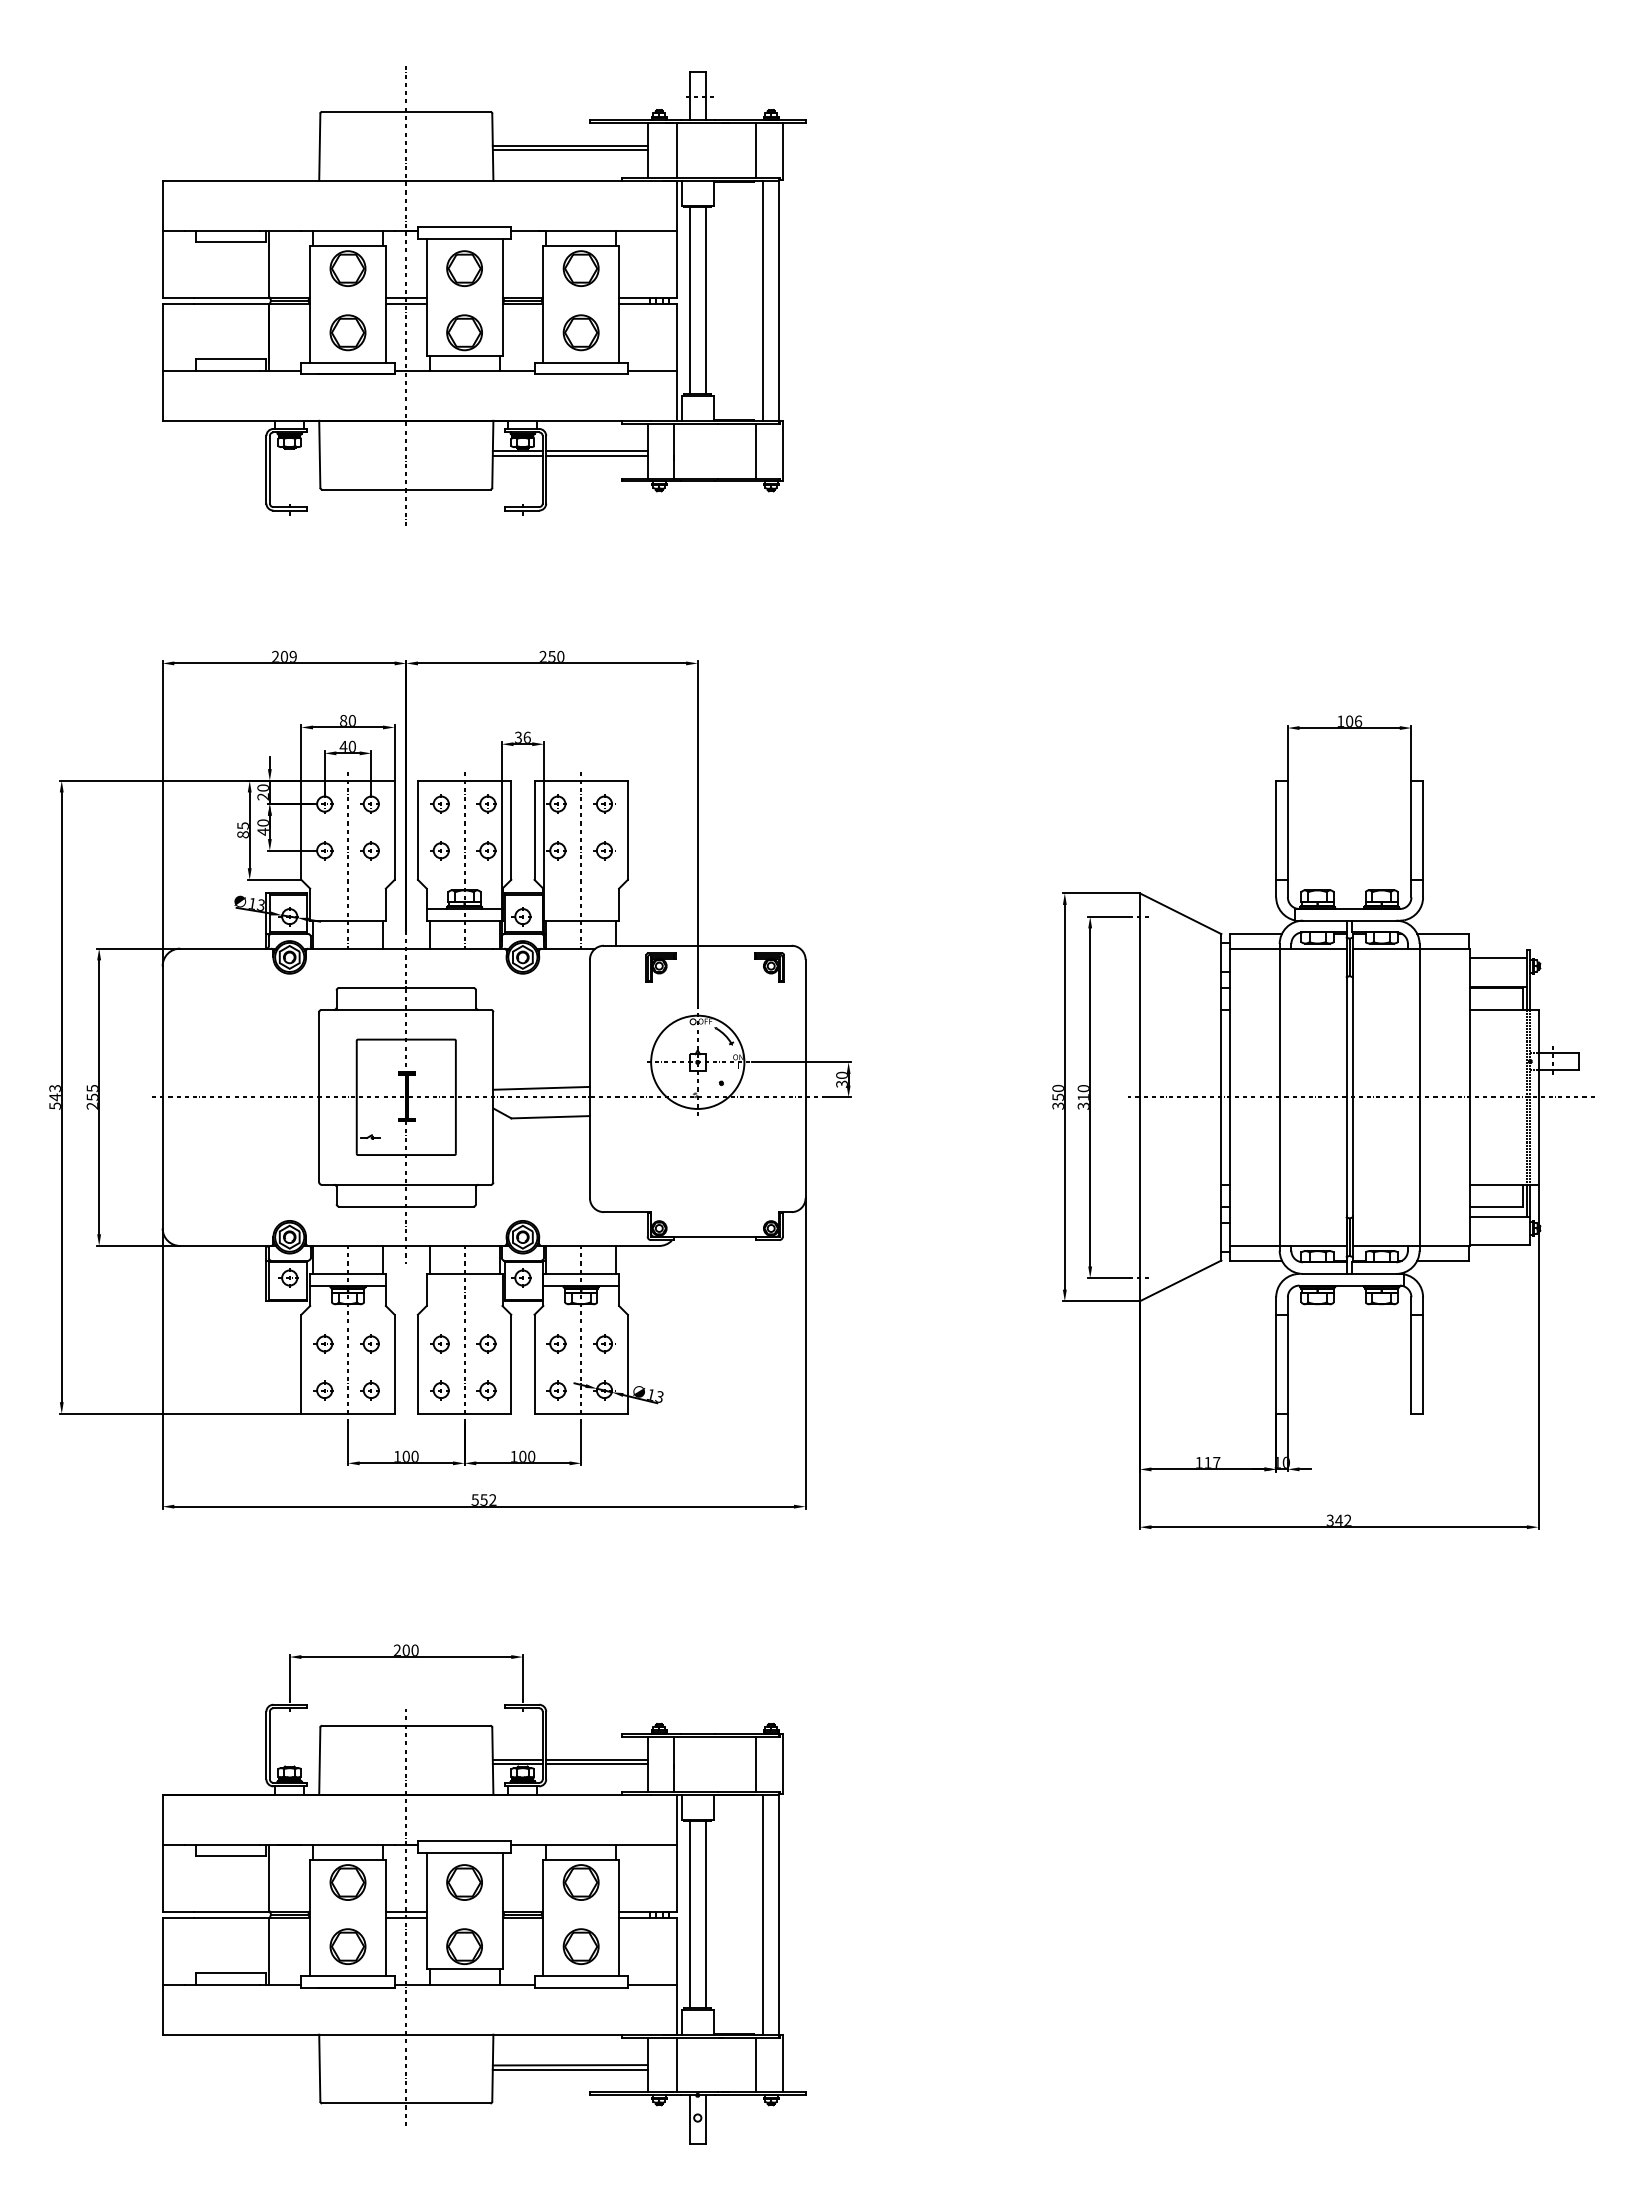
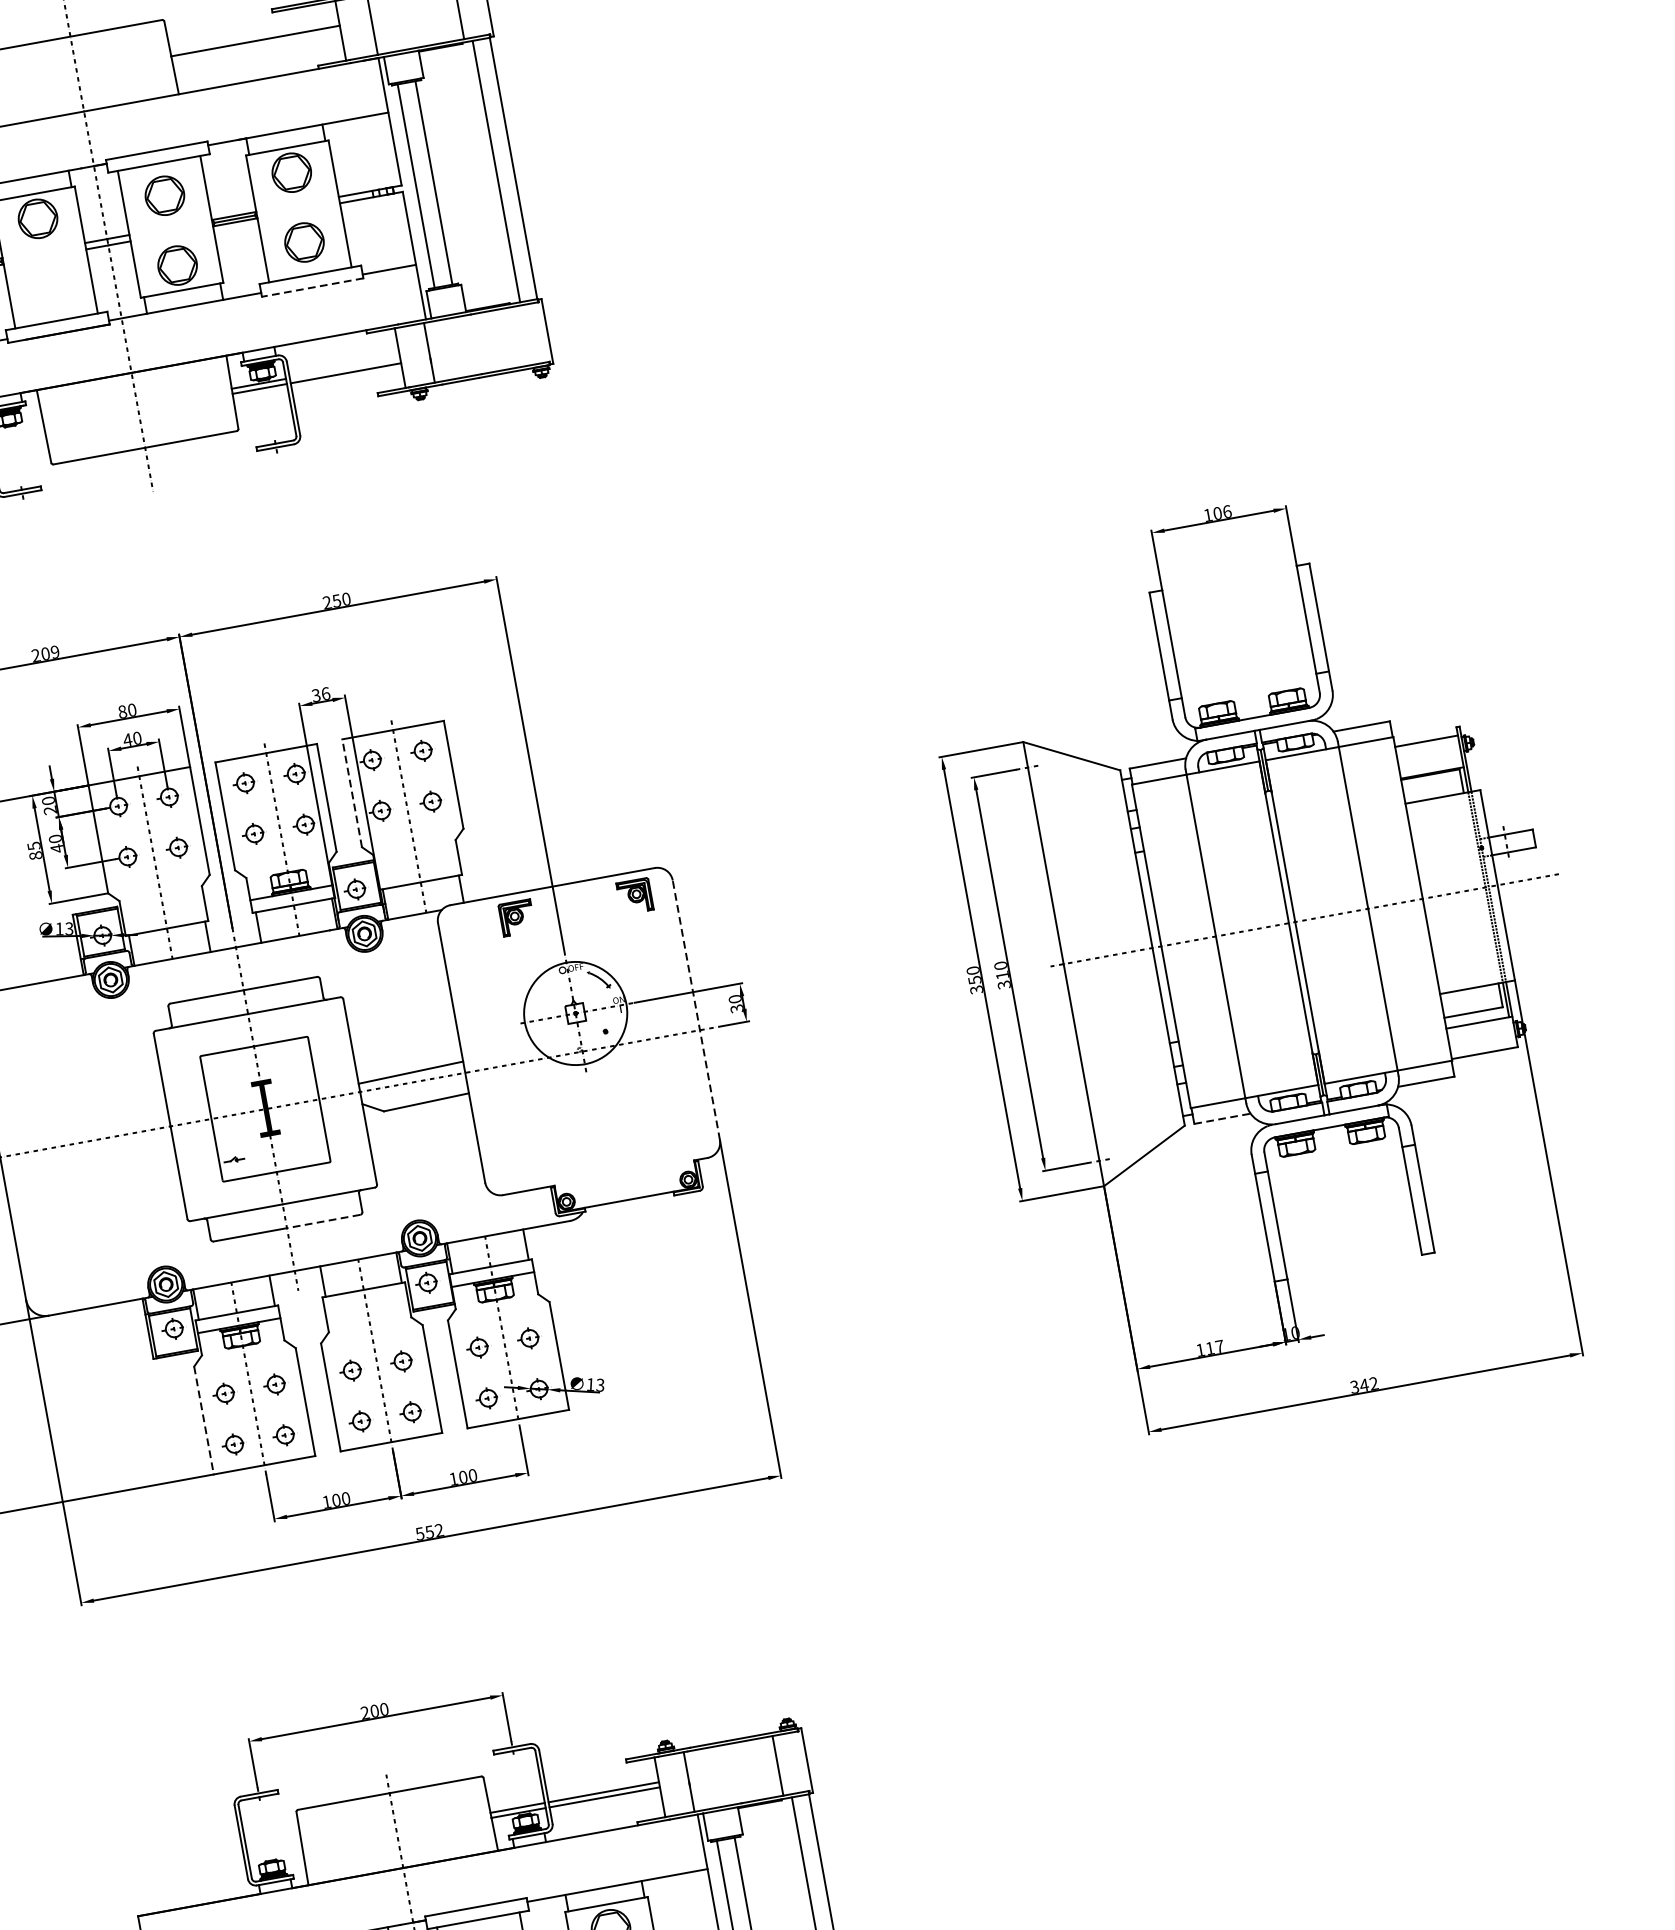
line: (569, 150) -> (255, 46), removed
part: (347, 332) -> (50, 288), removed
line: (581, 374) -> (313, 287), solid -> dashed
line: (756, 450) -> (518, 335), removed
line: (596, 451) -> (344, 368), removed
line: (534, 830) -> (352, 793), solid -> dashed
line: (805, 1078) -> (696, 1009), solid -> dashed
line: (439, 1206) -> (323, 1221), solid -> dashed
line: (1256, 1260) -> (1222, 1118), solid -> dashed
line: (301, 1364) -> (204, 1420), solid -> dashed

